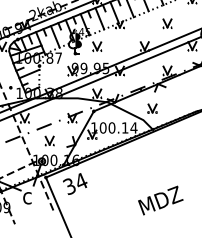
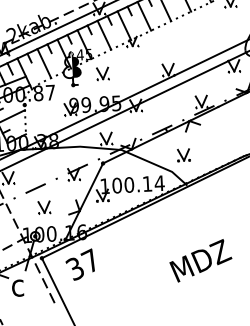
part: (167, 23) -> (198, 36), removed
text: (80, 180) -> (89, 259), 34 -> 37
text: (160, 200) -> (200, 260), moved

